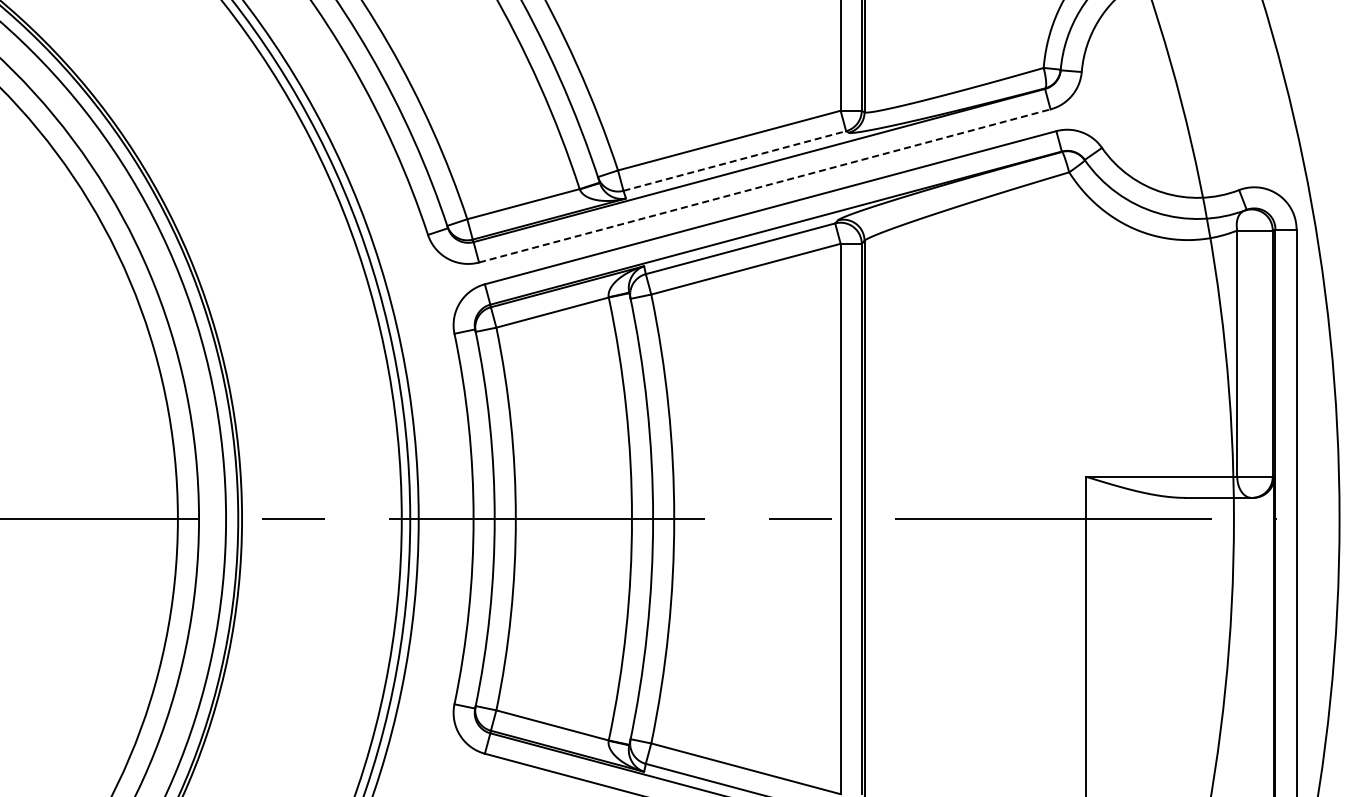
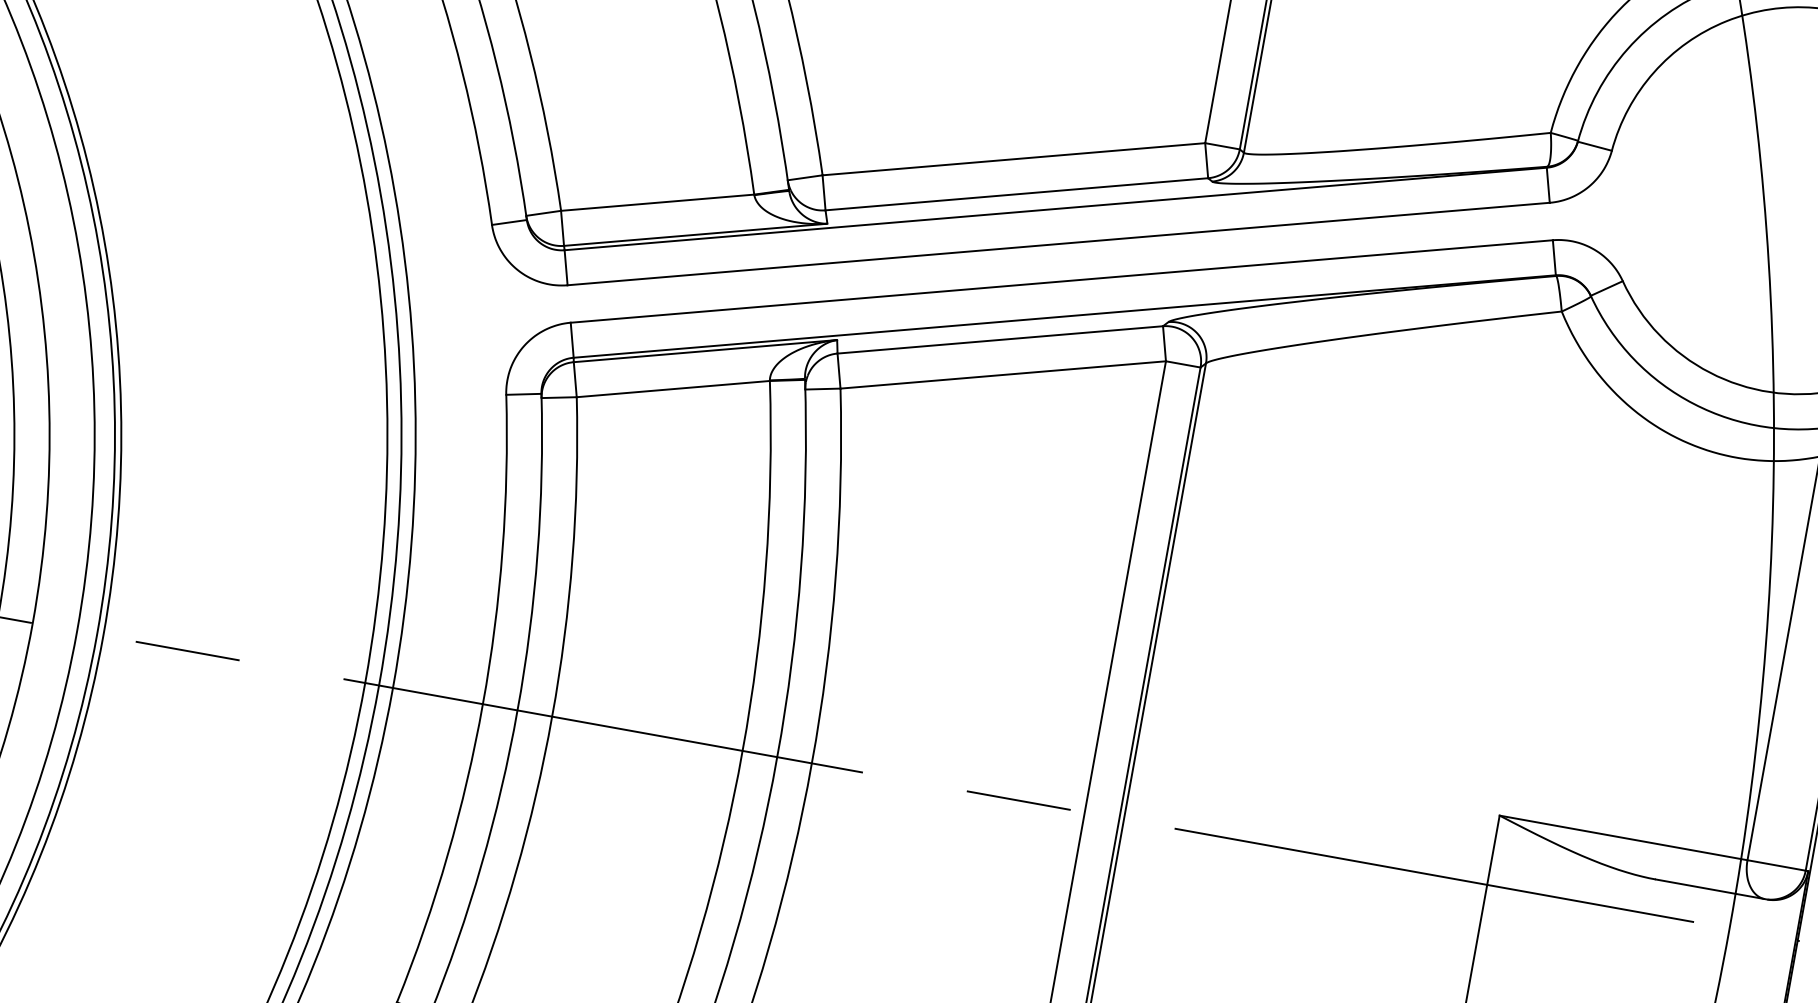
line: (735, 160) -> (1018, 193), dashed -> solid
line: (764, 185) -> (1058, 243), dashed -> solid

